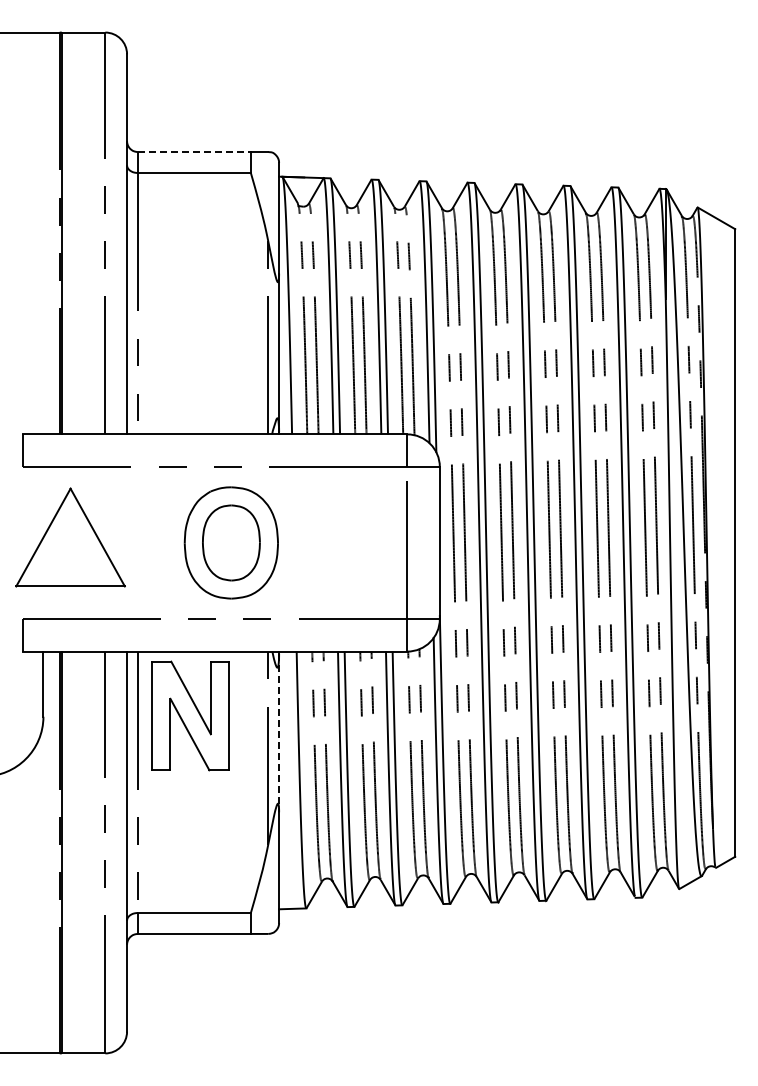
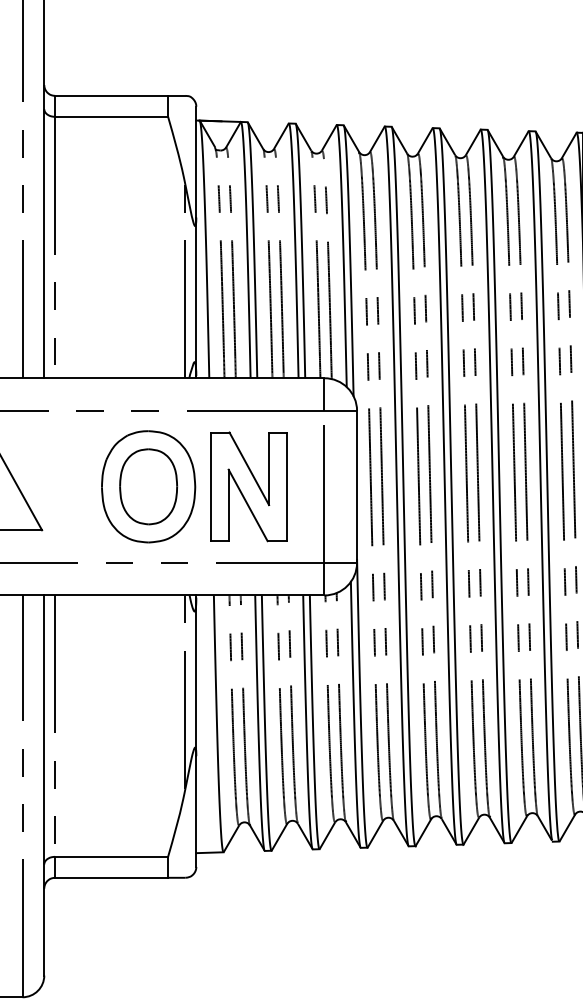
line: (194, 152) -> (111, 96), dashed -> solid
part: (190, 715) -> (248, 486), moved
line: (279, 733) -> (196, 677), dashed -> solid

